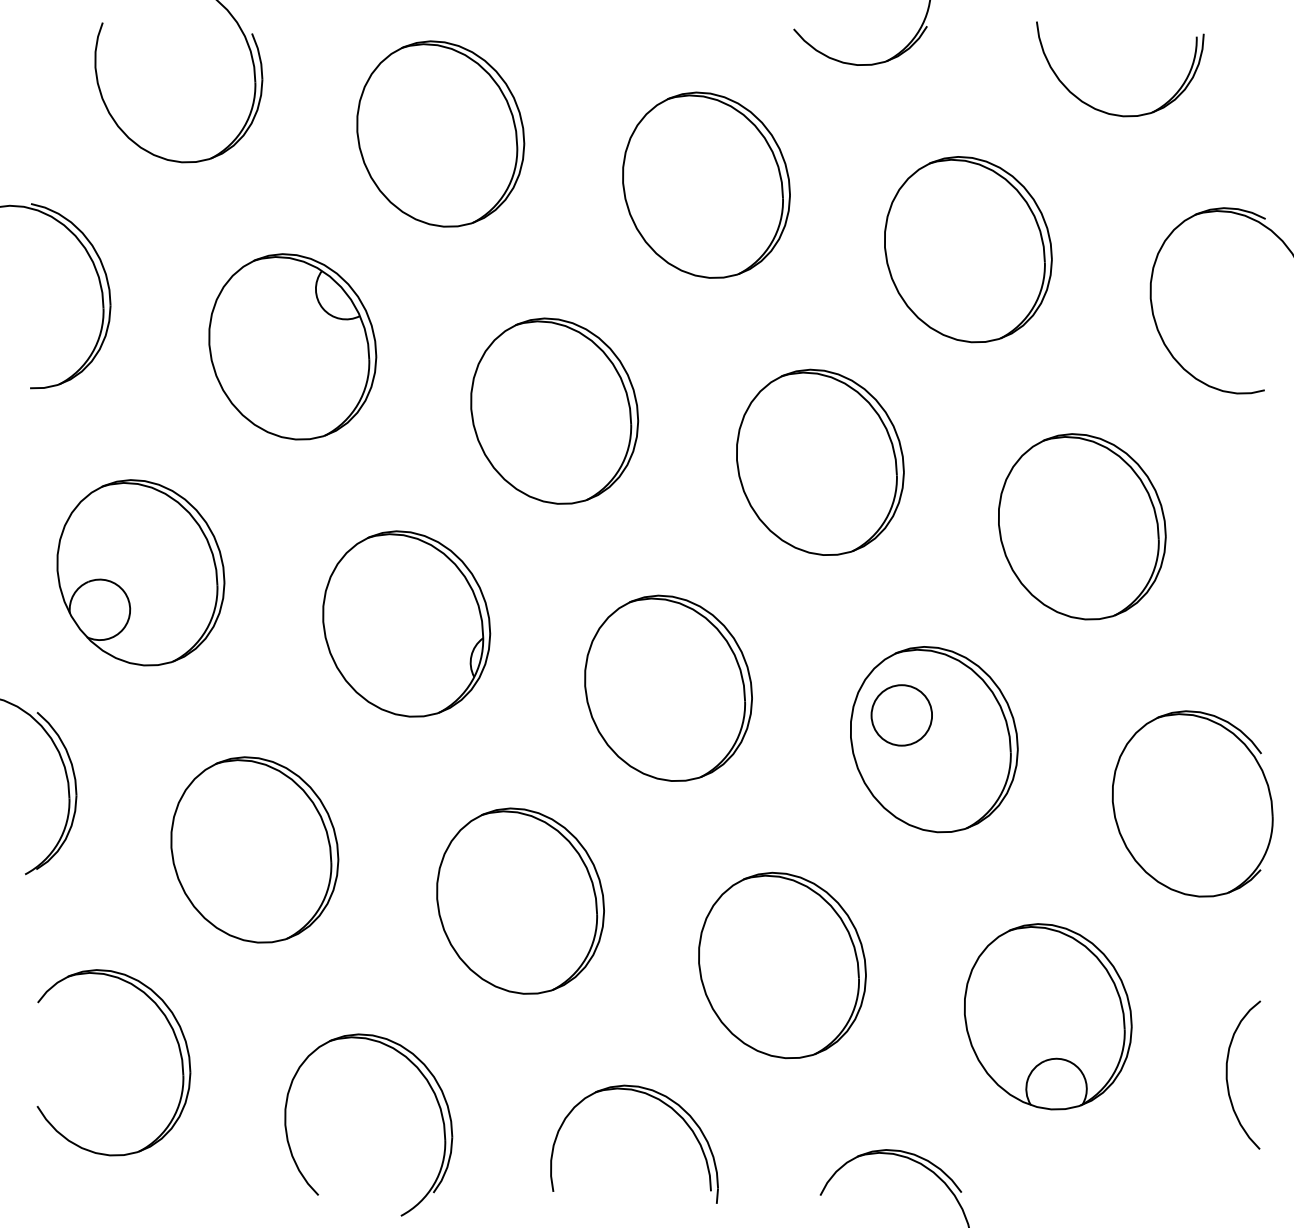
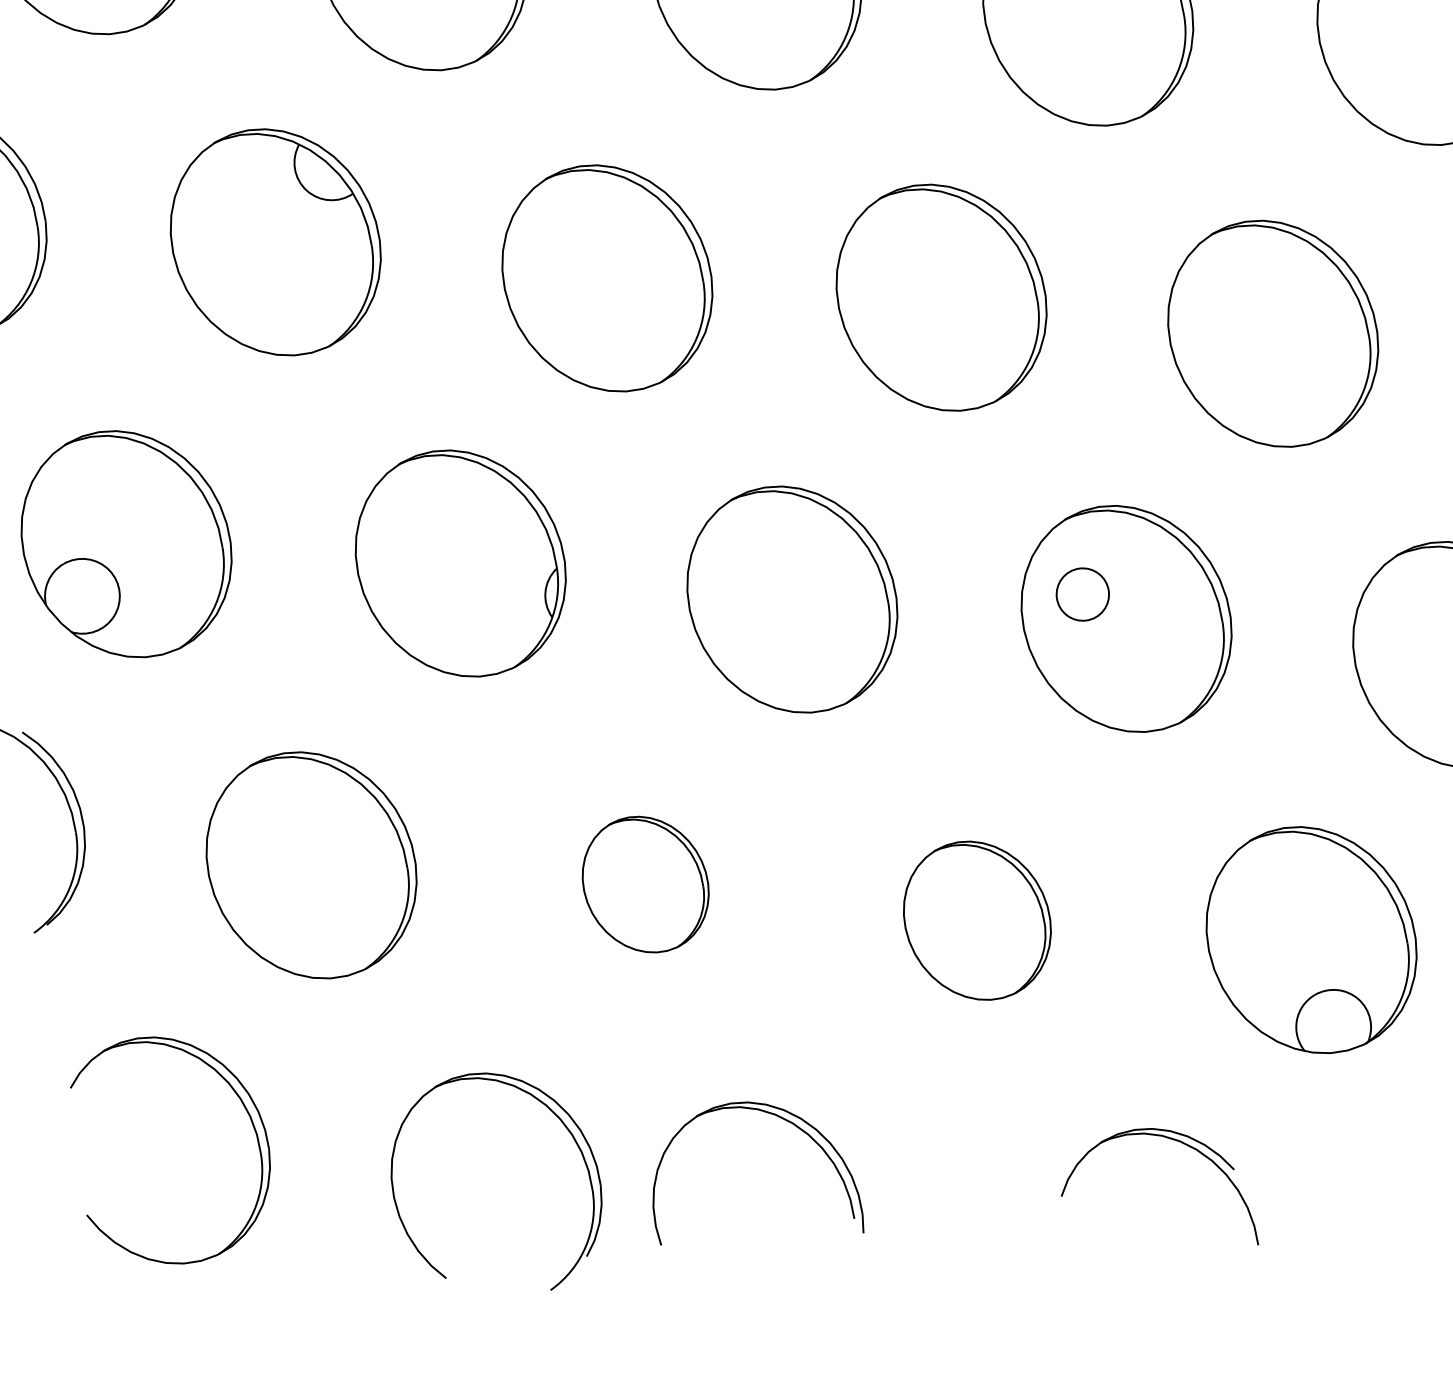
circle: (901, 715) -> (1082, 594), size x0.7
part: (520, 900) -> (645, 883), size x0.6
part: (782, 965) -> (977, 920), size x0.7
part: (661, 1102) -> (779, 1118), moved

